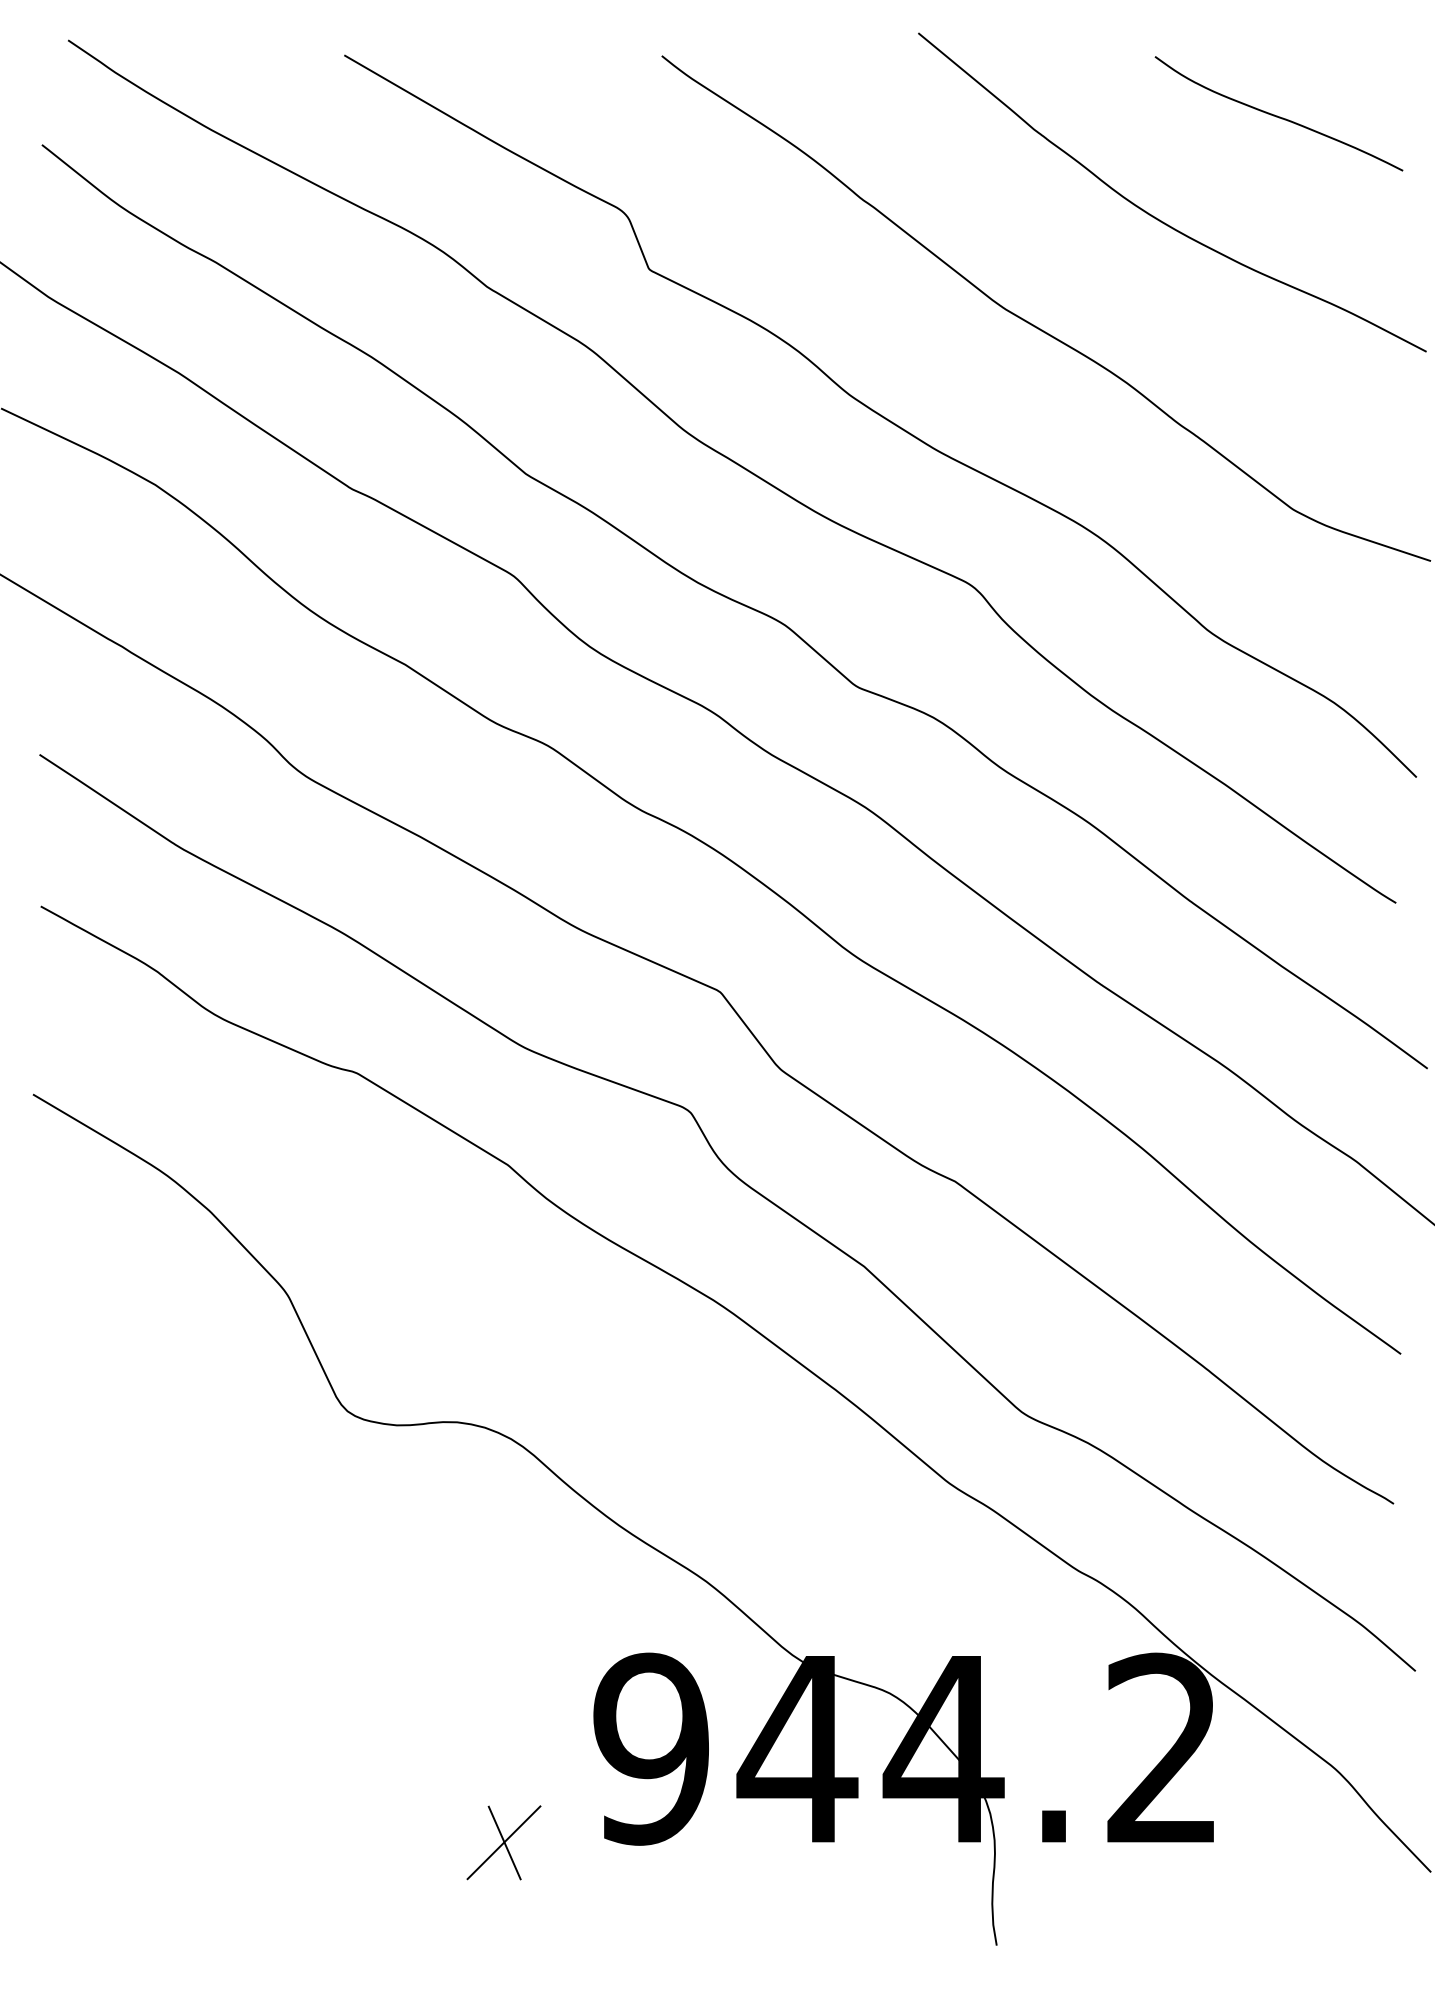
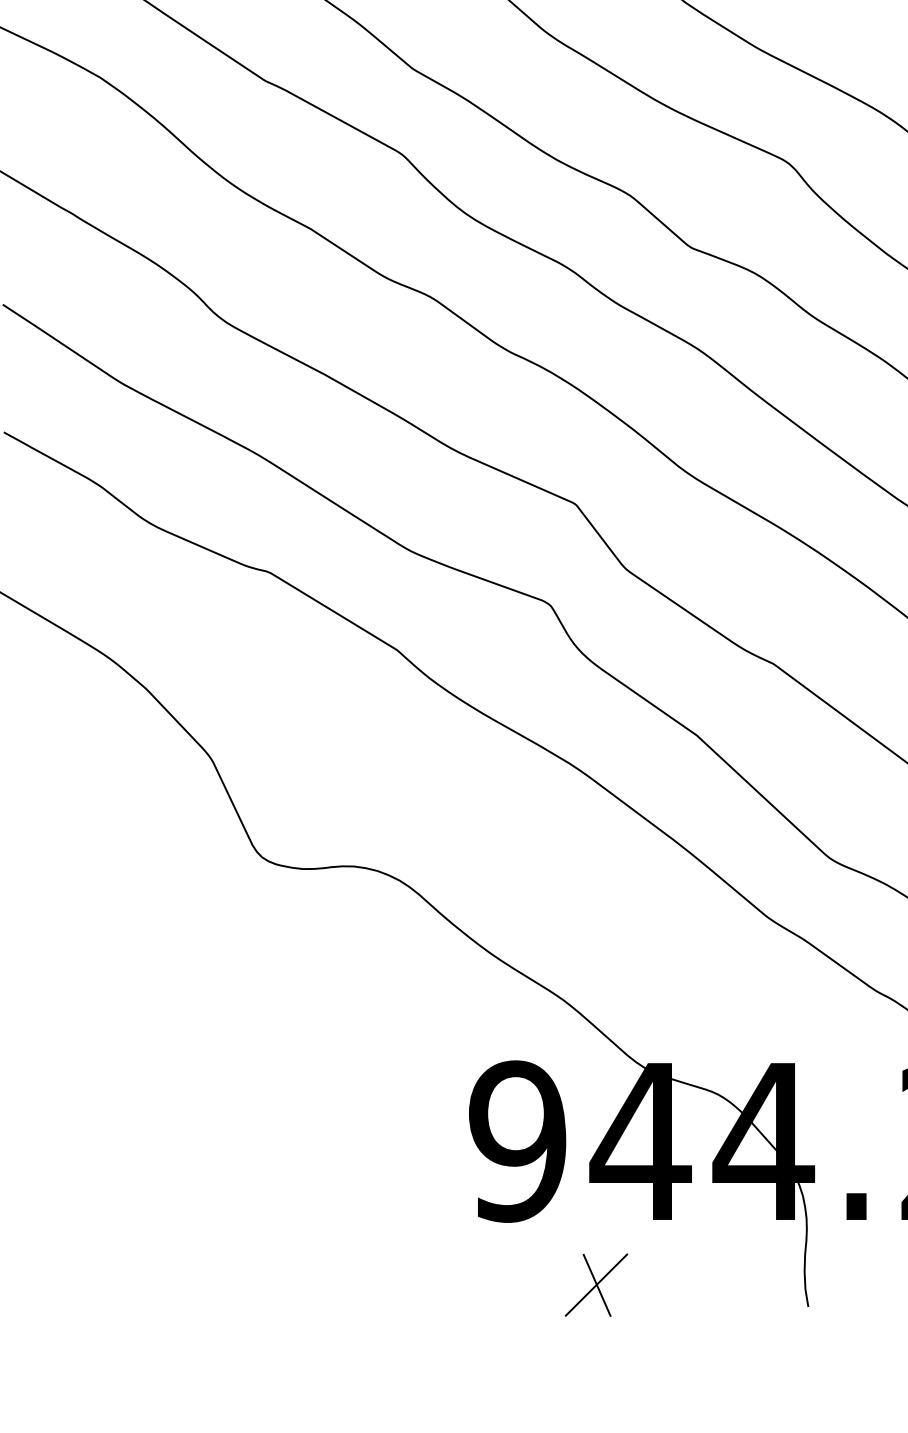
part: (503, 1842) -> (596, 1284), moved

